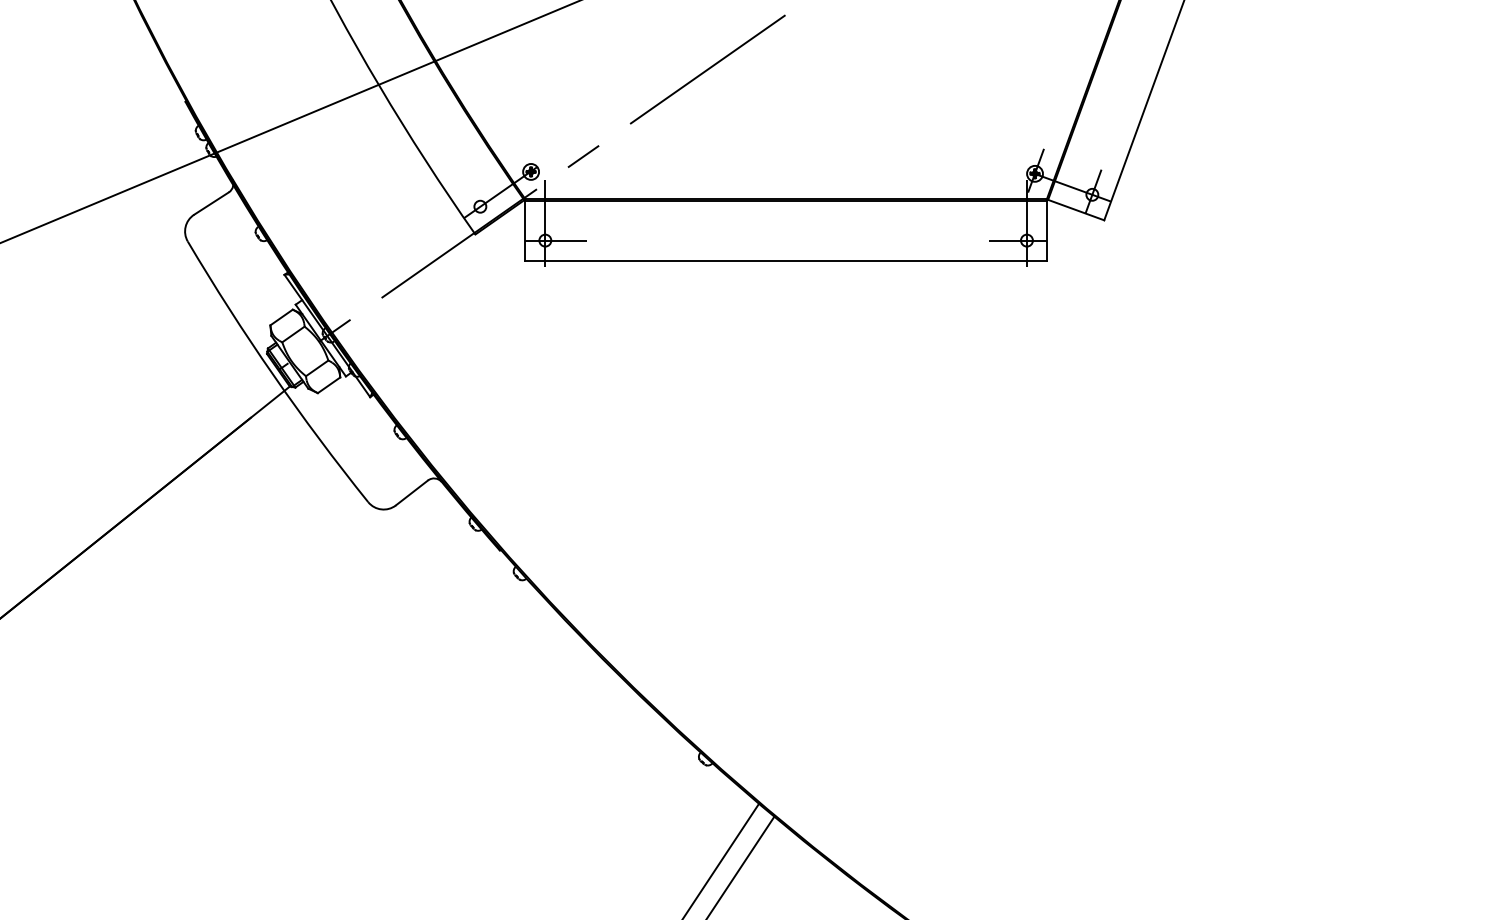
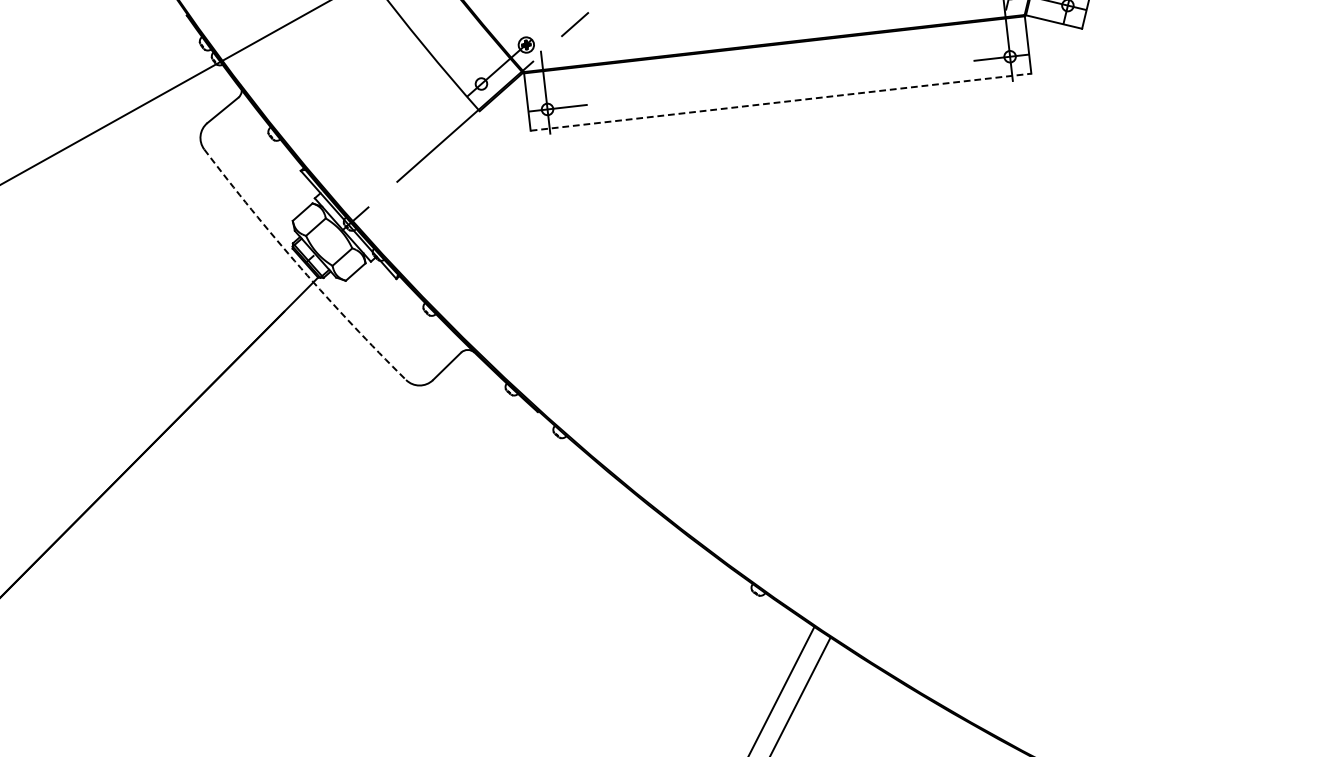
line: (786, 260) -> (781, 102), solid -> dashed
arc: (273, 375) -> (301, 268), solid -> dashed

